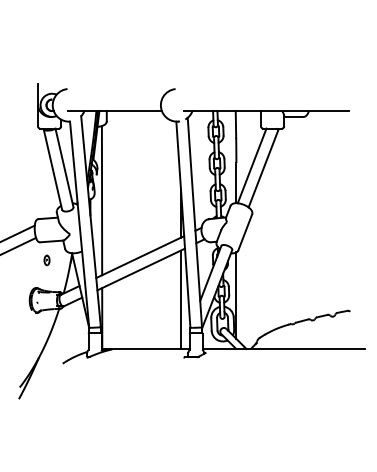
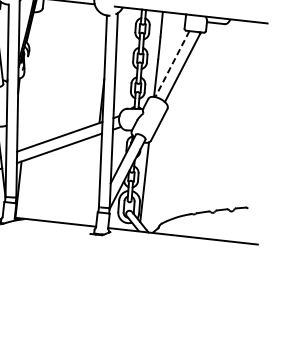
line: (251, 166) -> (171, 64), solid -> dashed
line: (101, 200) -> (29, 80), removed
line: (181, 299) -> (93, 180), removed

